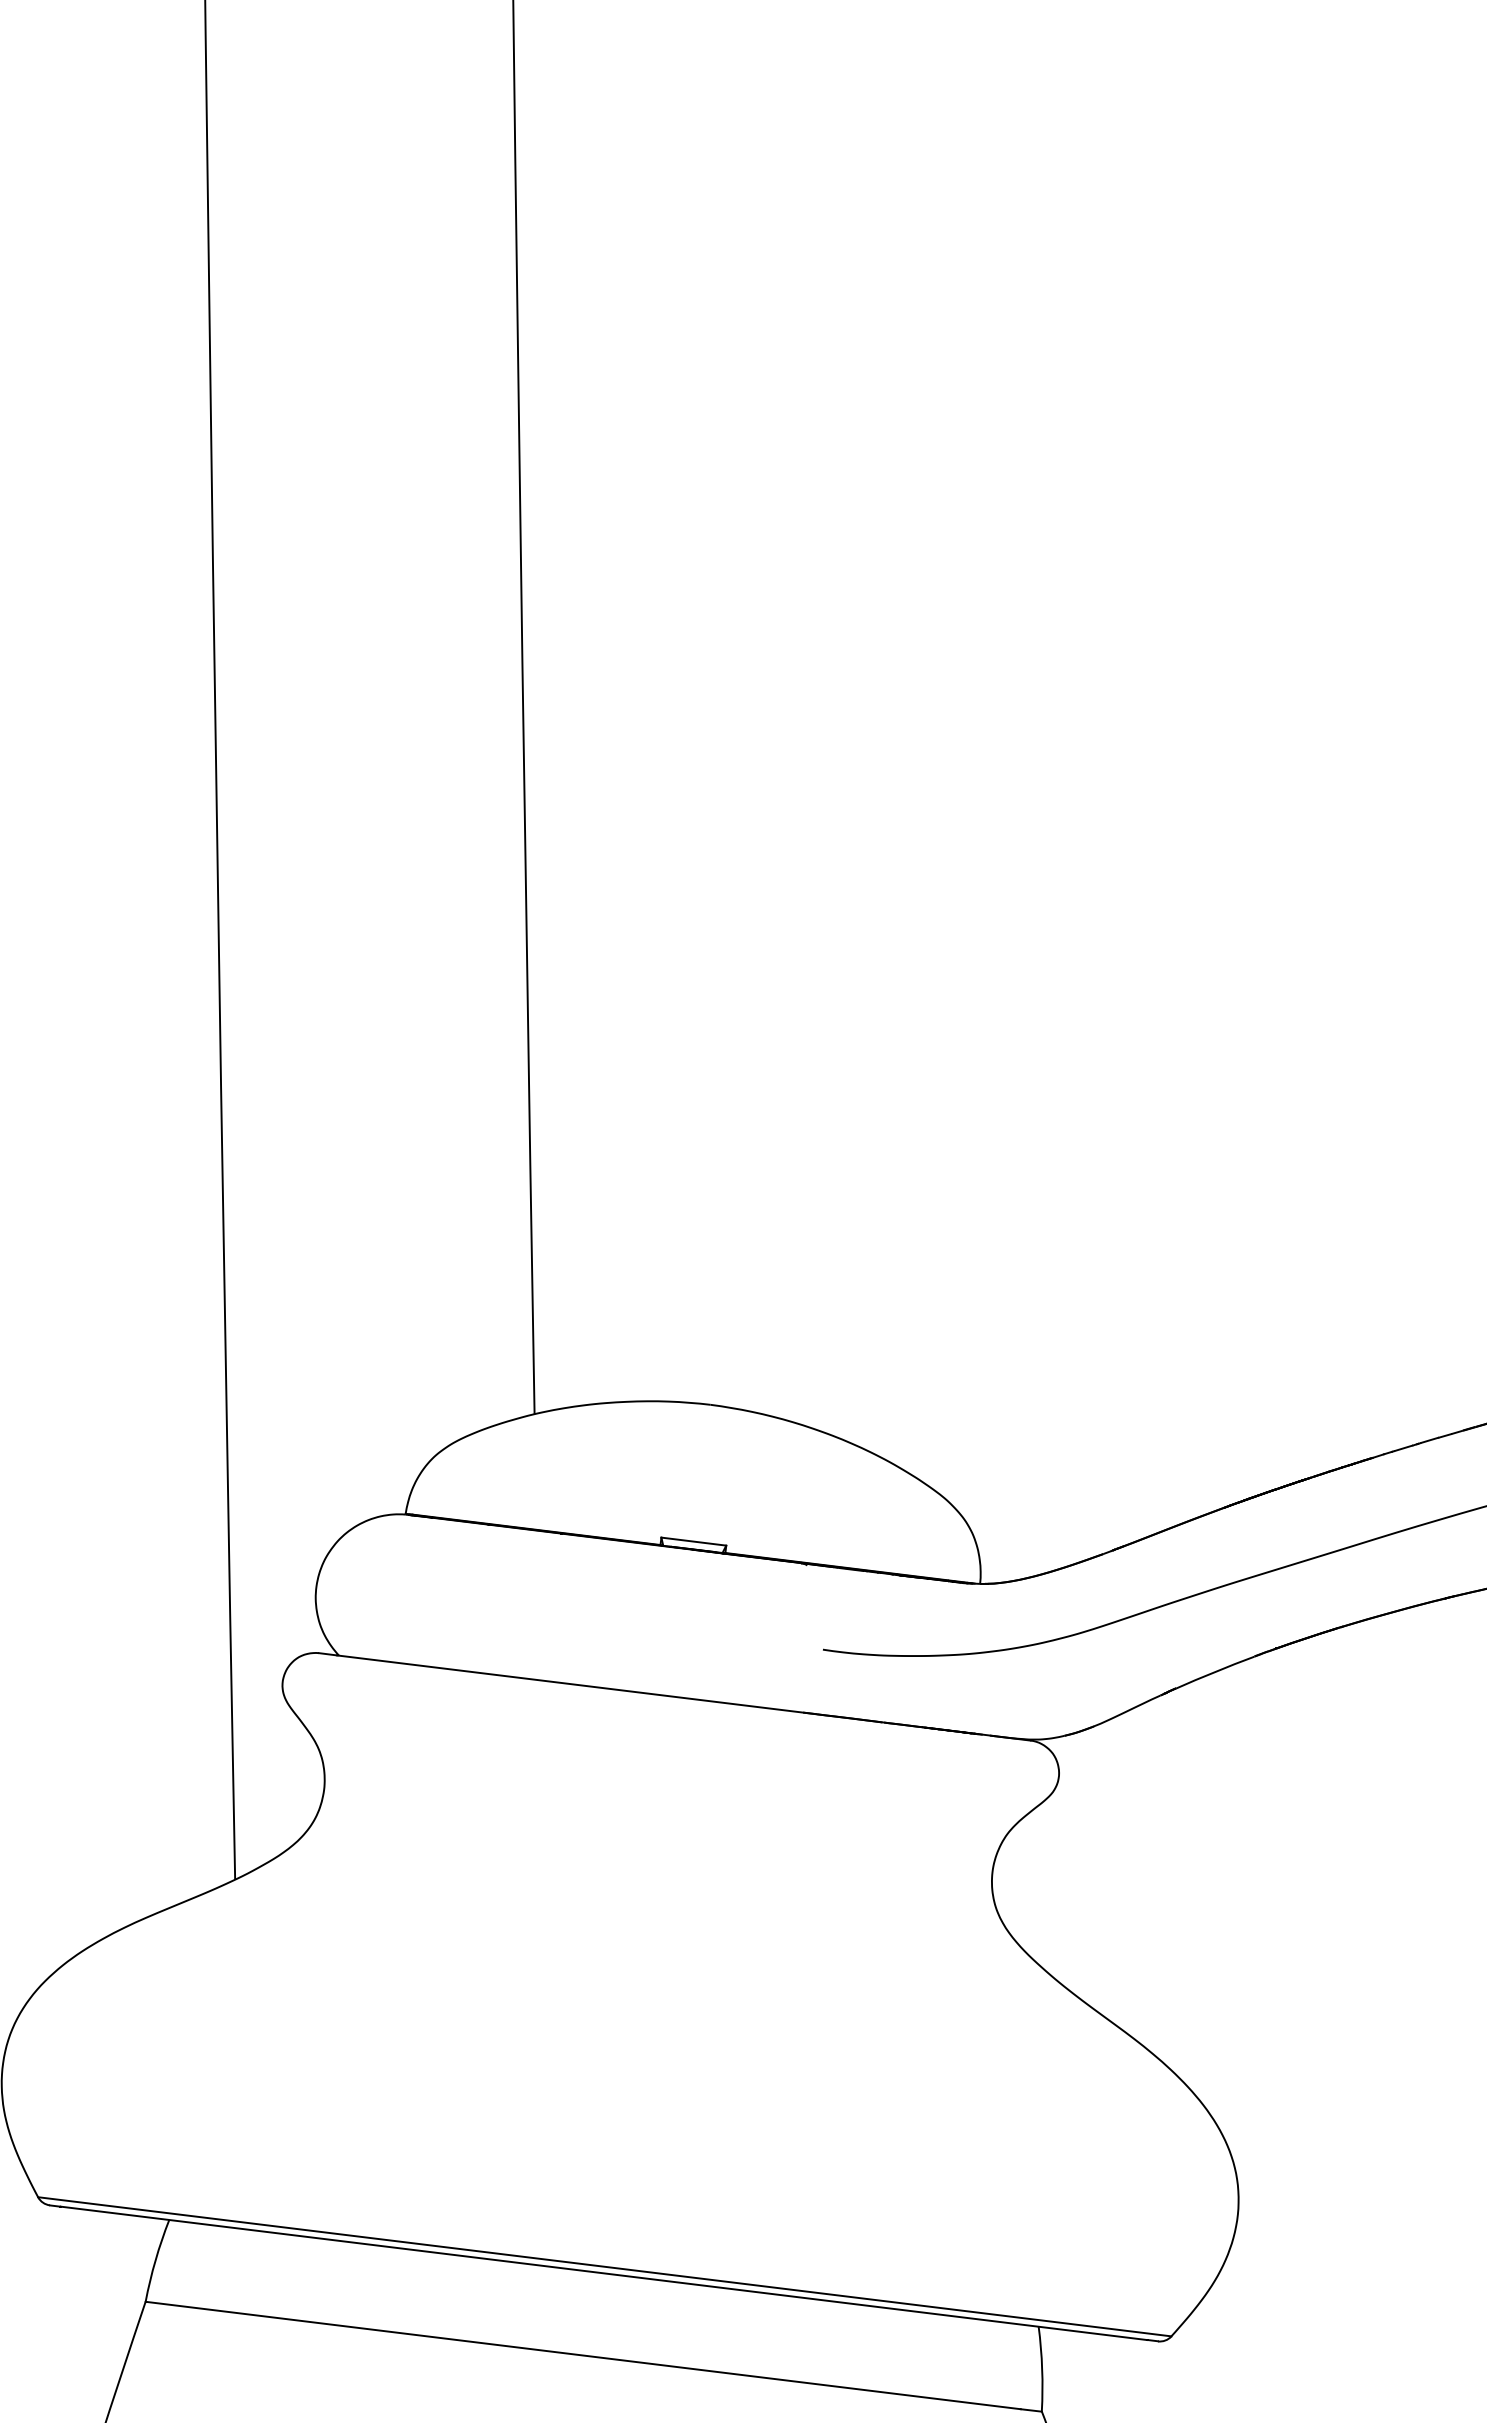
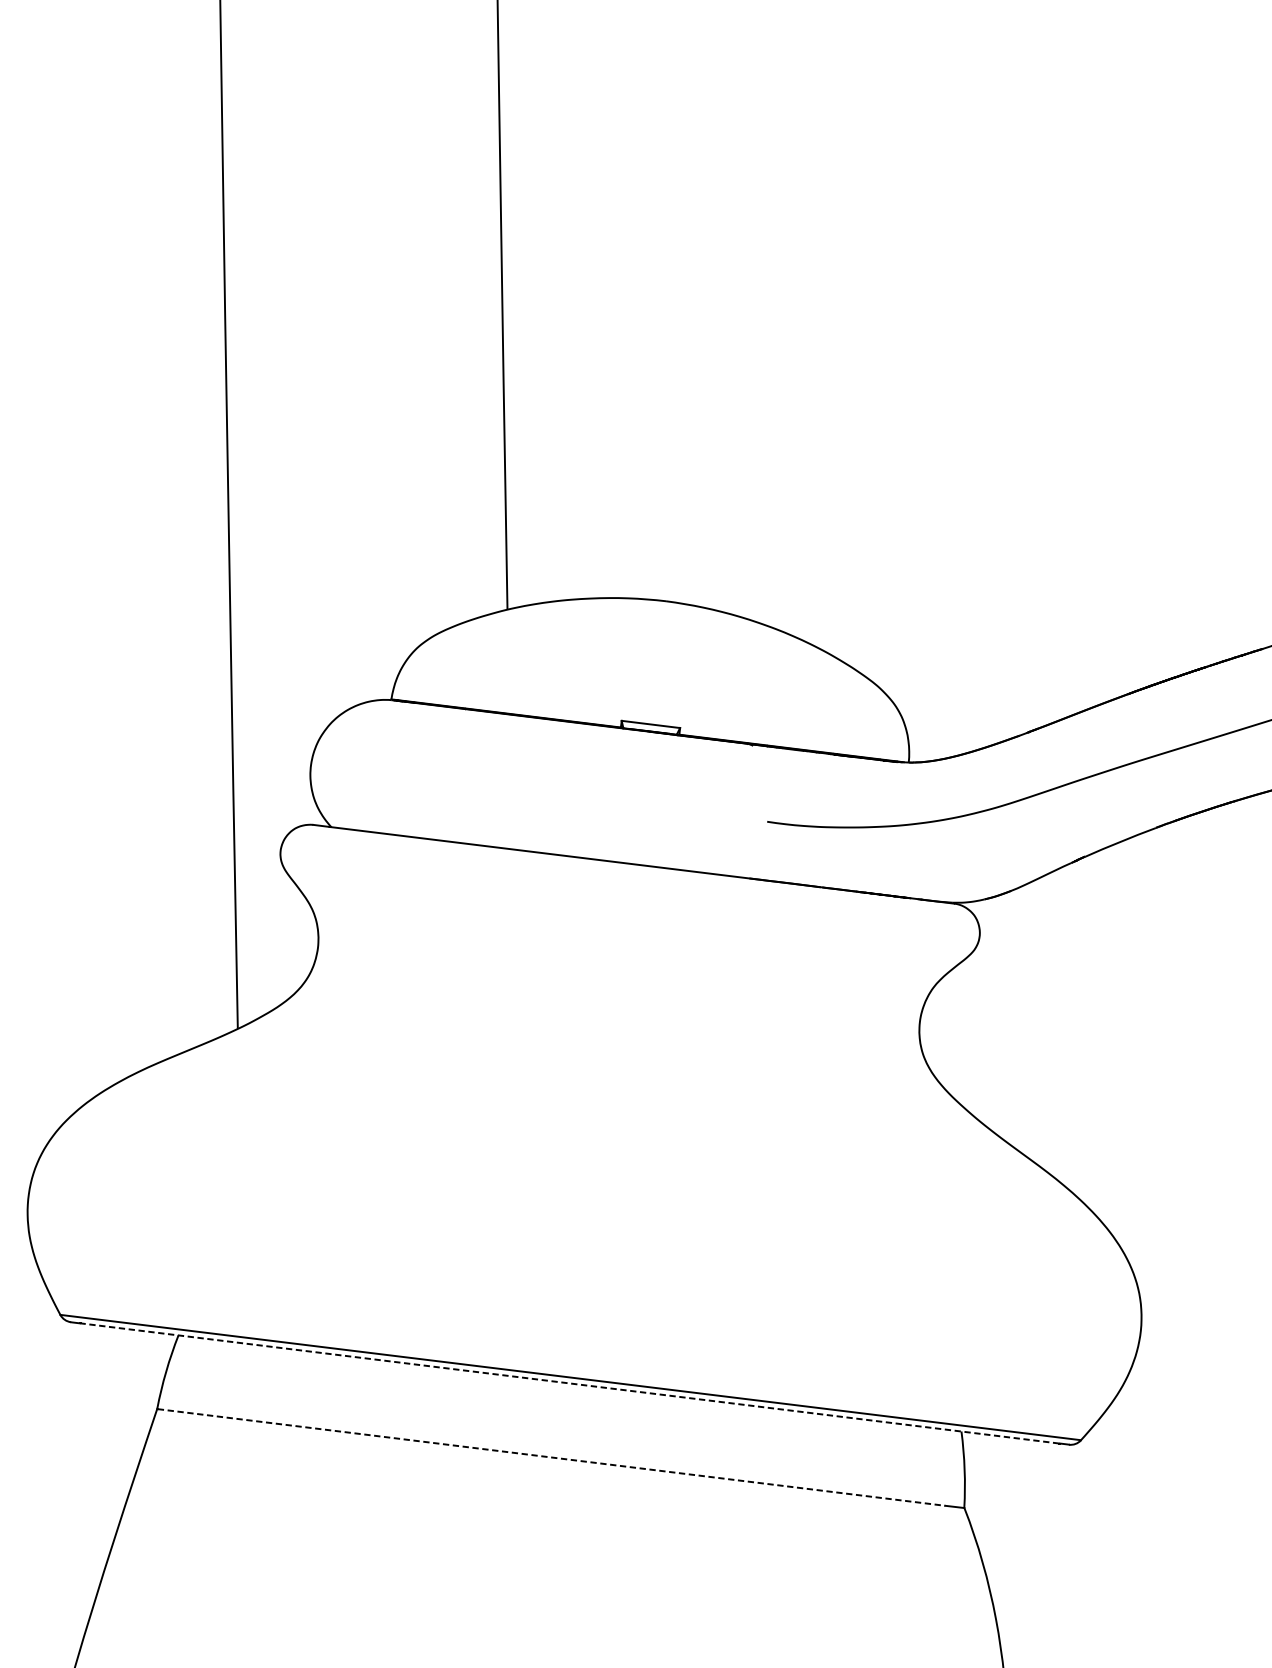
line: (603, 2273) -> (569, 1383), solid -> dashed
line: (583, 2355) -> (551, 1457), solid -> dashed

